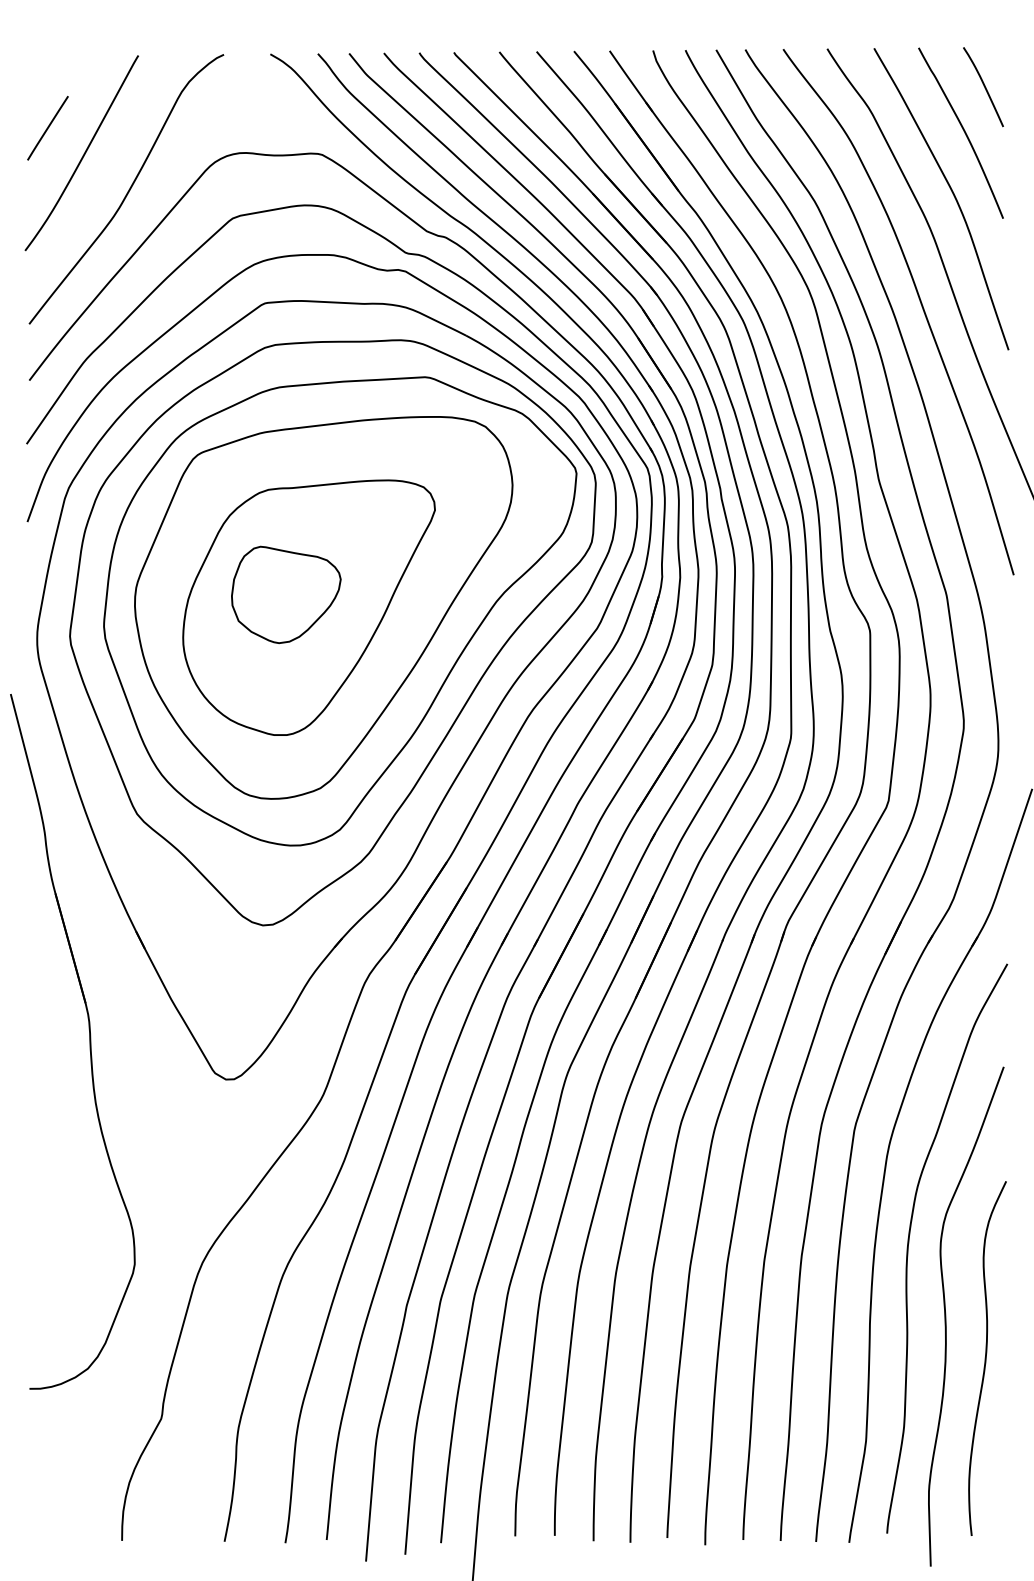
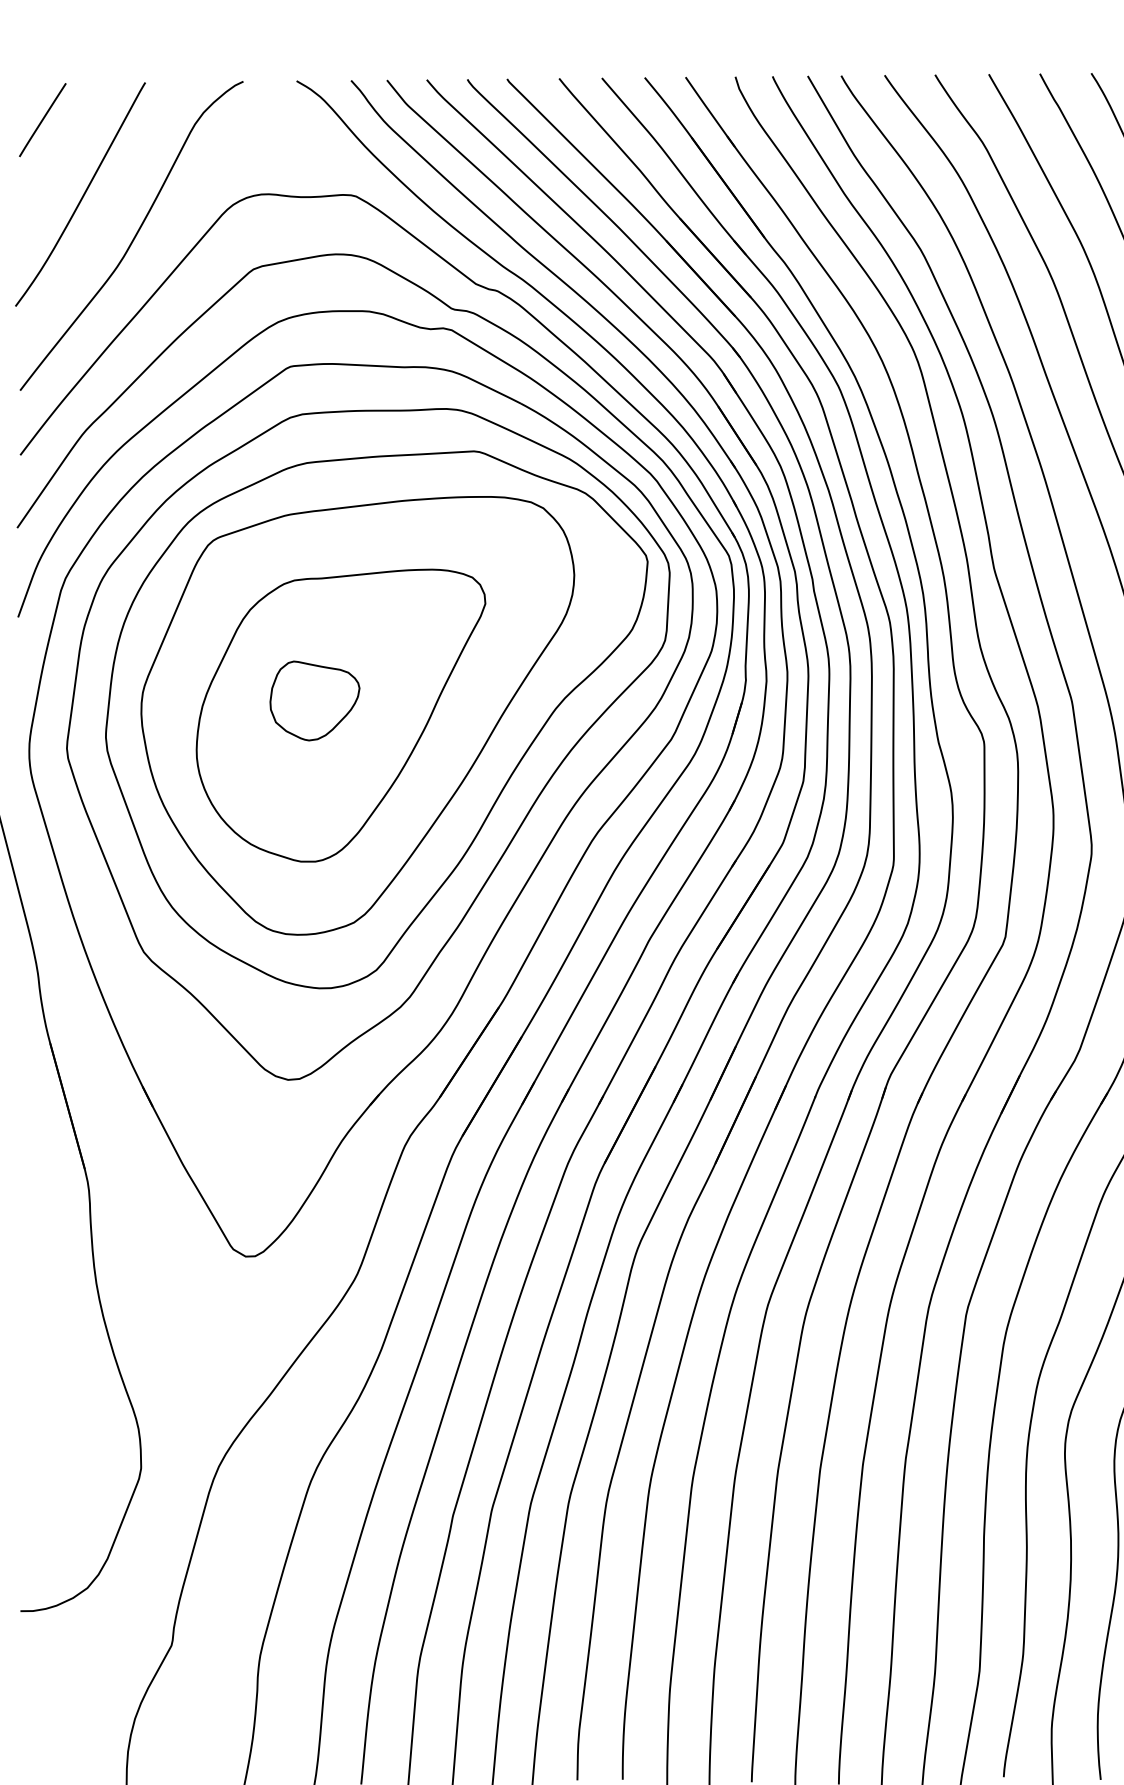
line: (47, 128) -> (42, 120), moved
part: (286, 594) -> (315, 700), size x0.71

